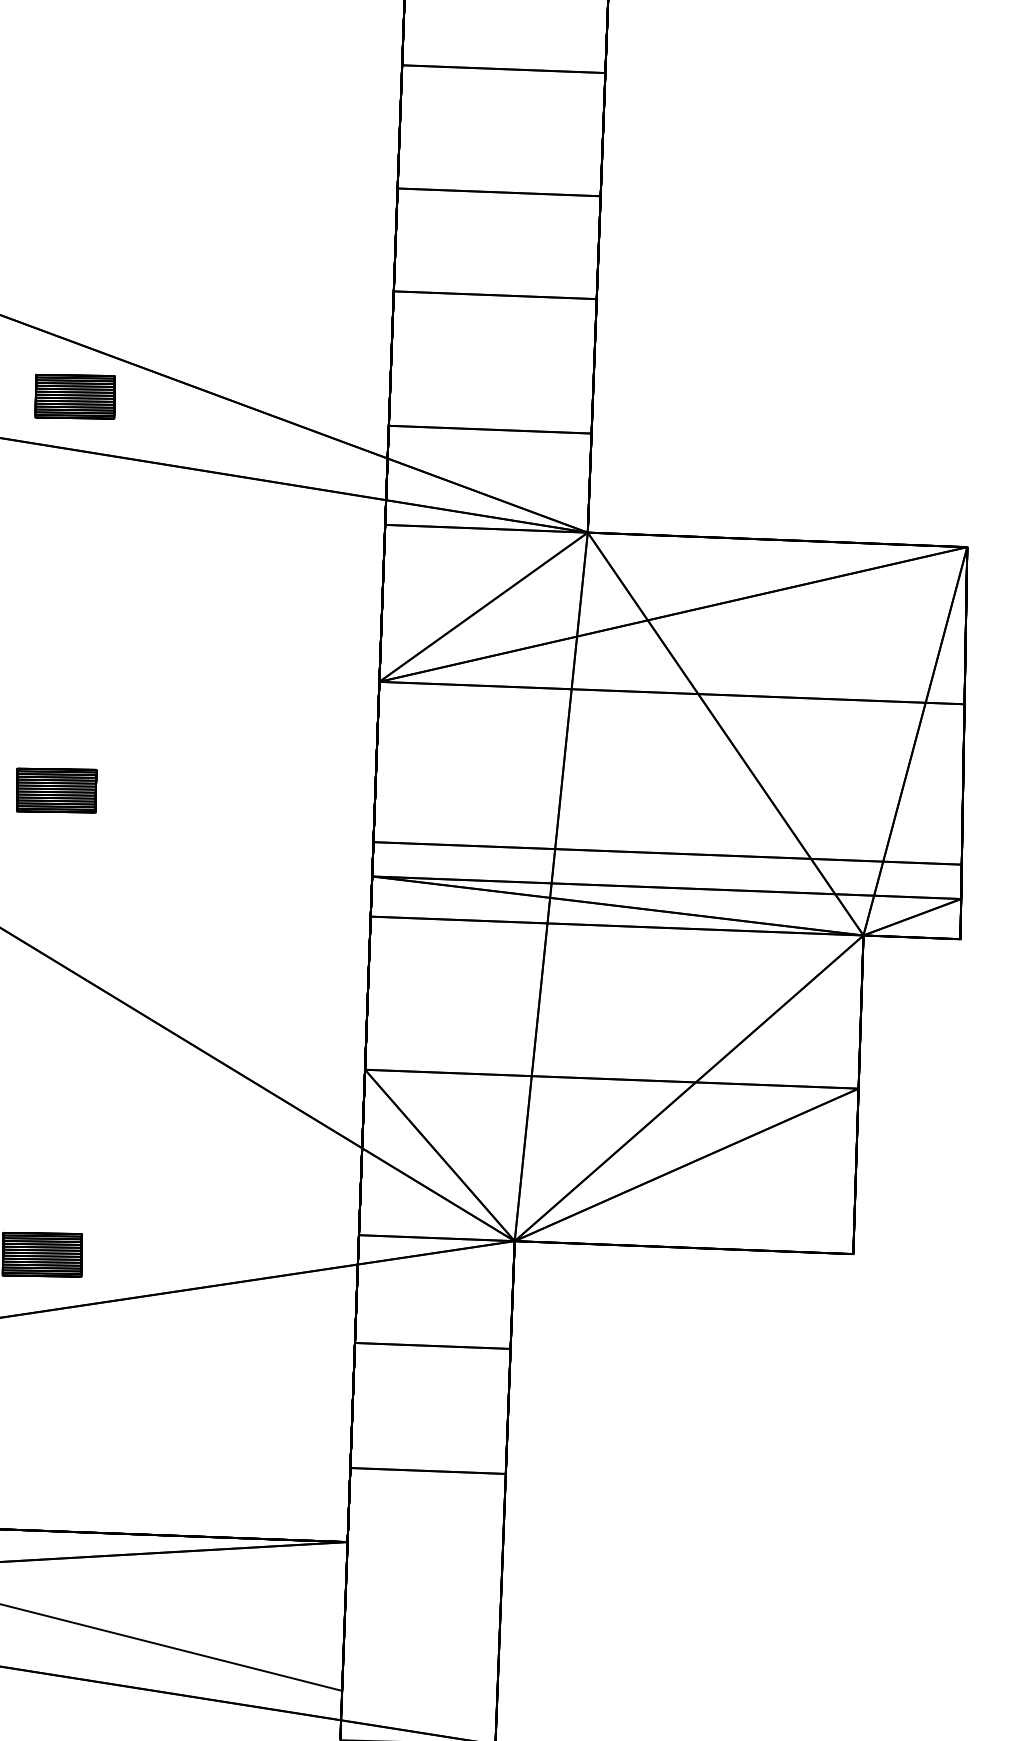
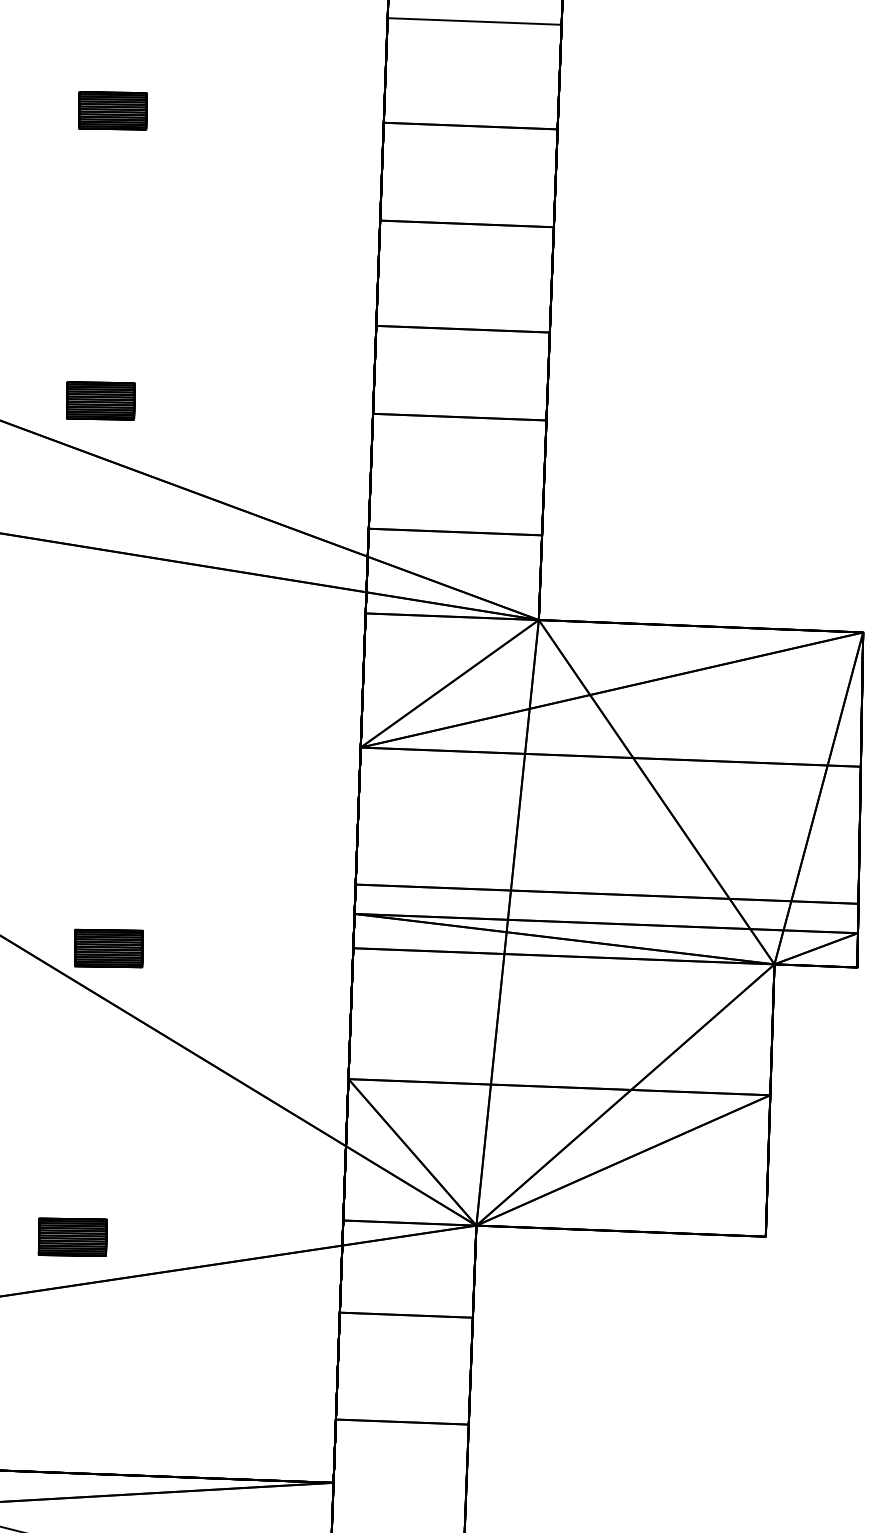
part: (74, 396) -> (100, 400), moved
part: (56, 790) -> (108, 948), moved

